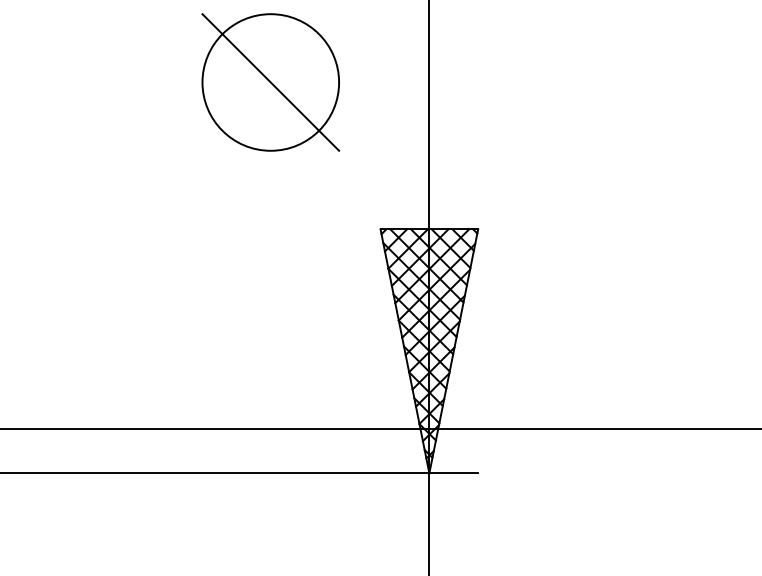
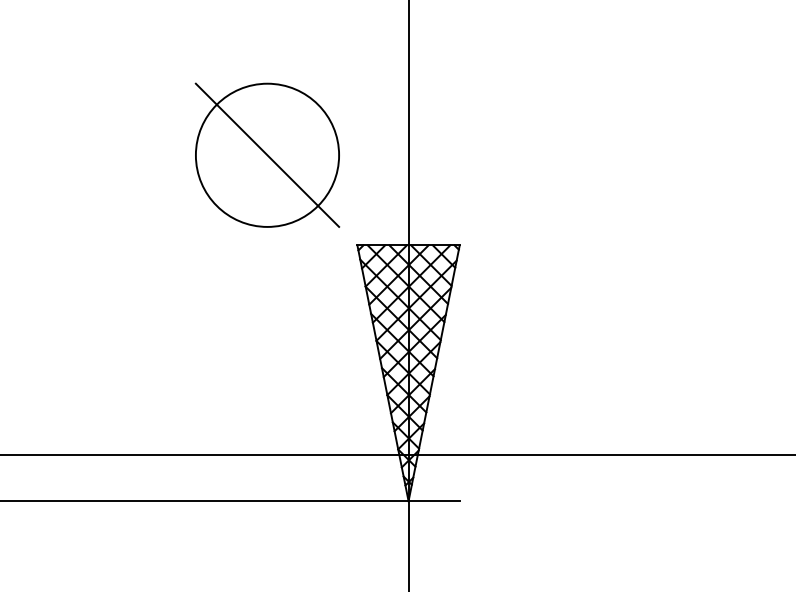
part: (270, 82) -> (267, 155), moved

